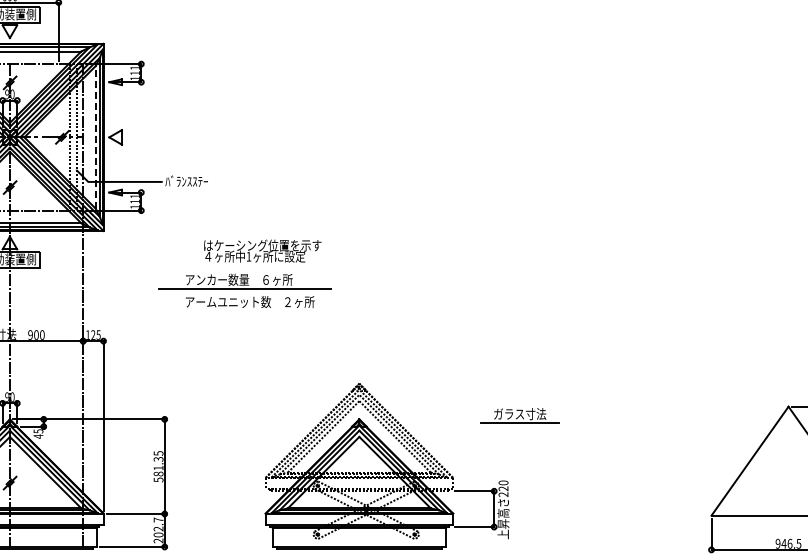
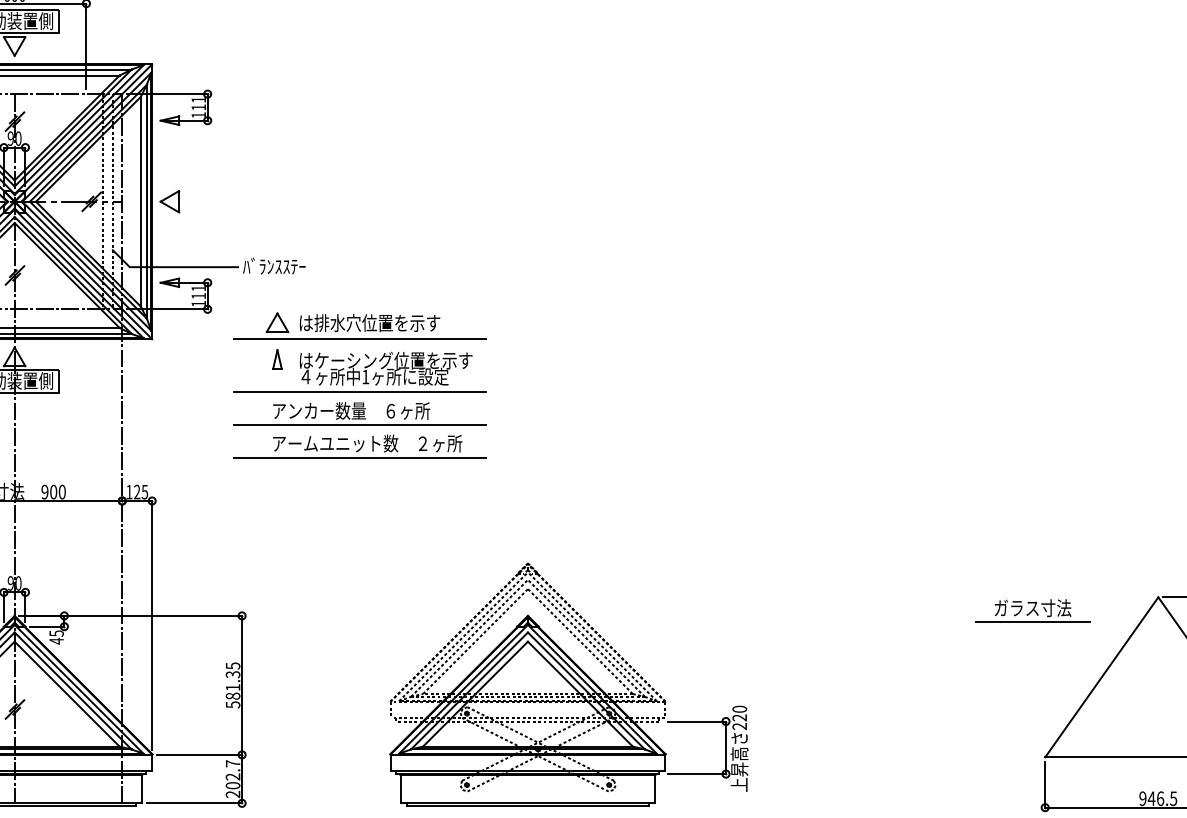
line: (95, 136) -> (140, 200), dashed -> solid
part: (244, 232) -> (359, 341), added
line: (244, 267) -> (359, 392), added
line: (244, 311) -> (359, 457), added
part: (519, 415) -> (1031, 610), moved

